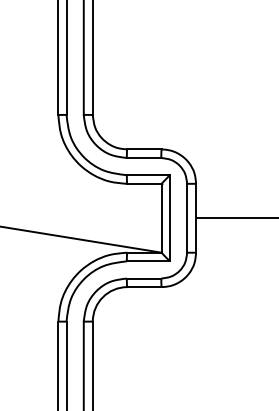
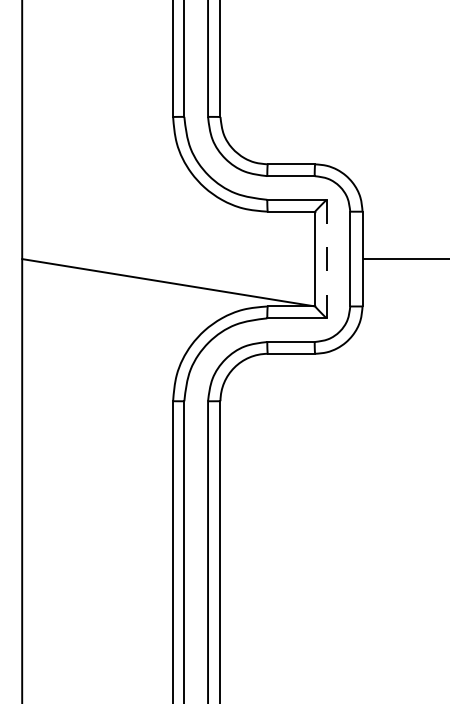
line: (169, 218) -> (326, 259), solid -> dashed

